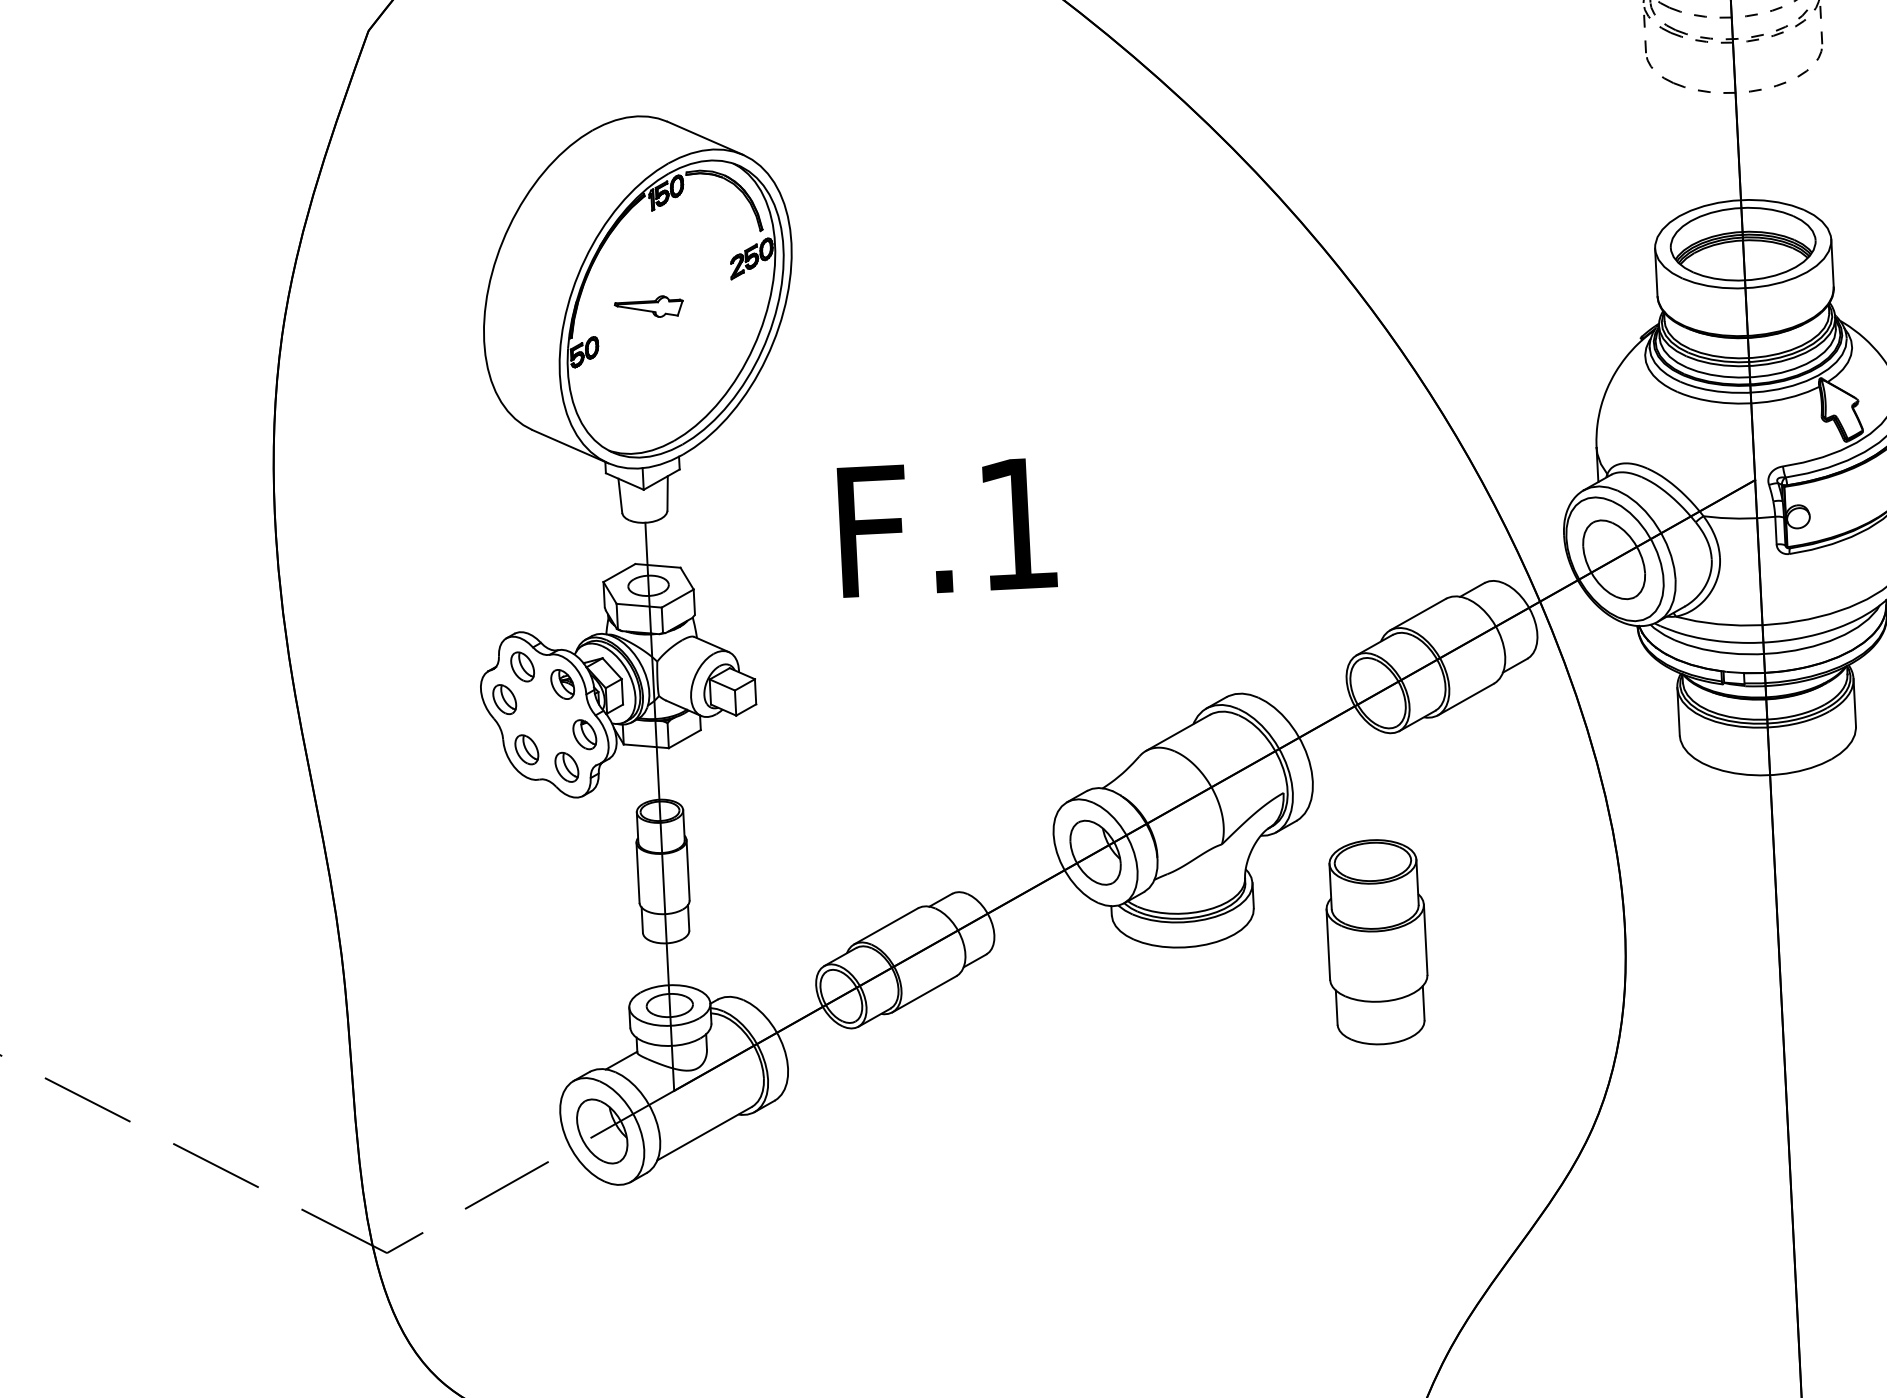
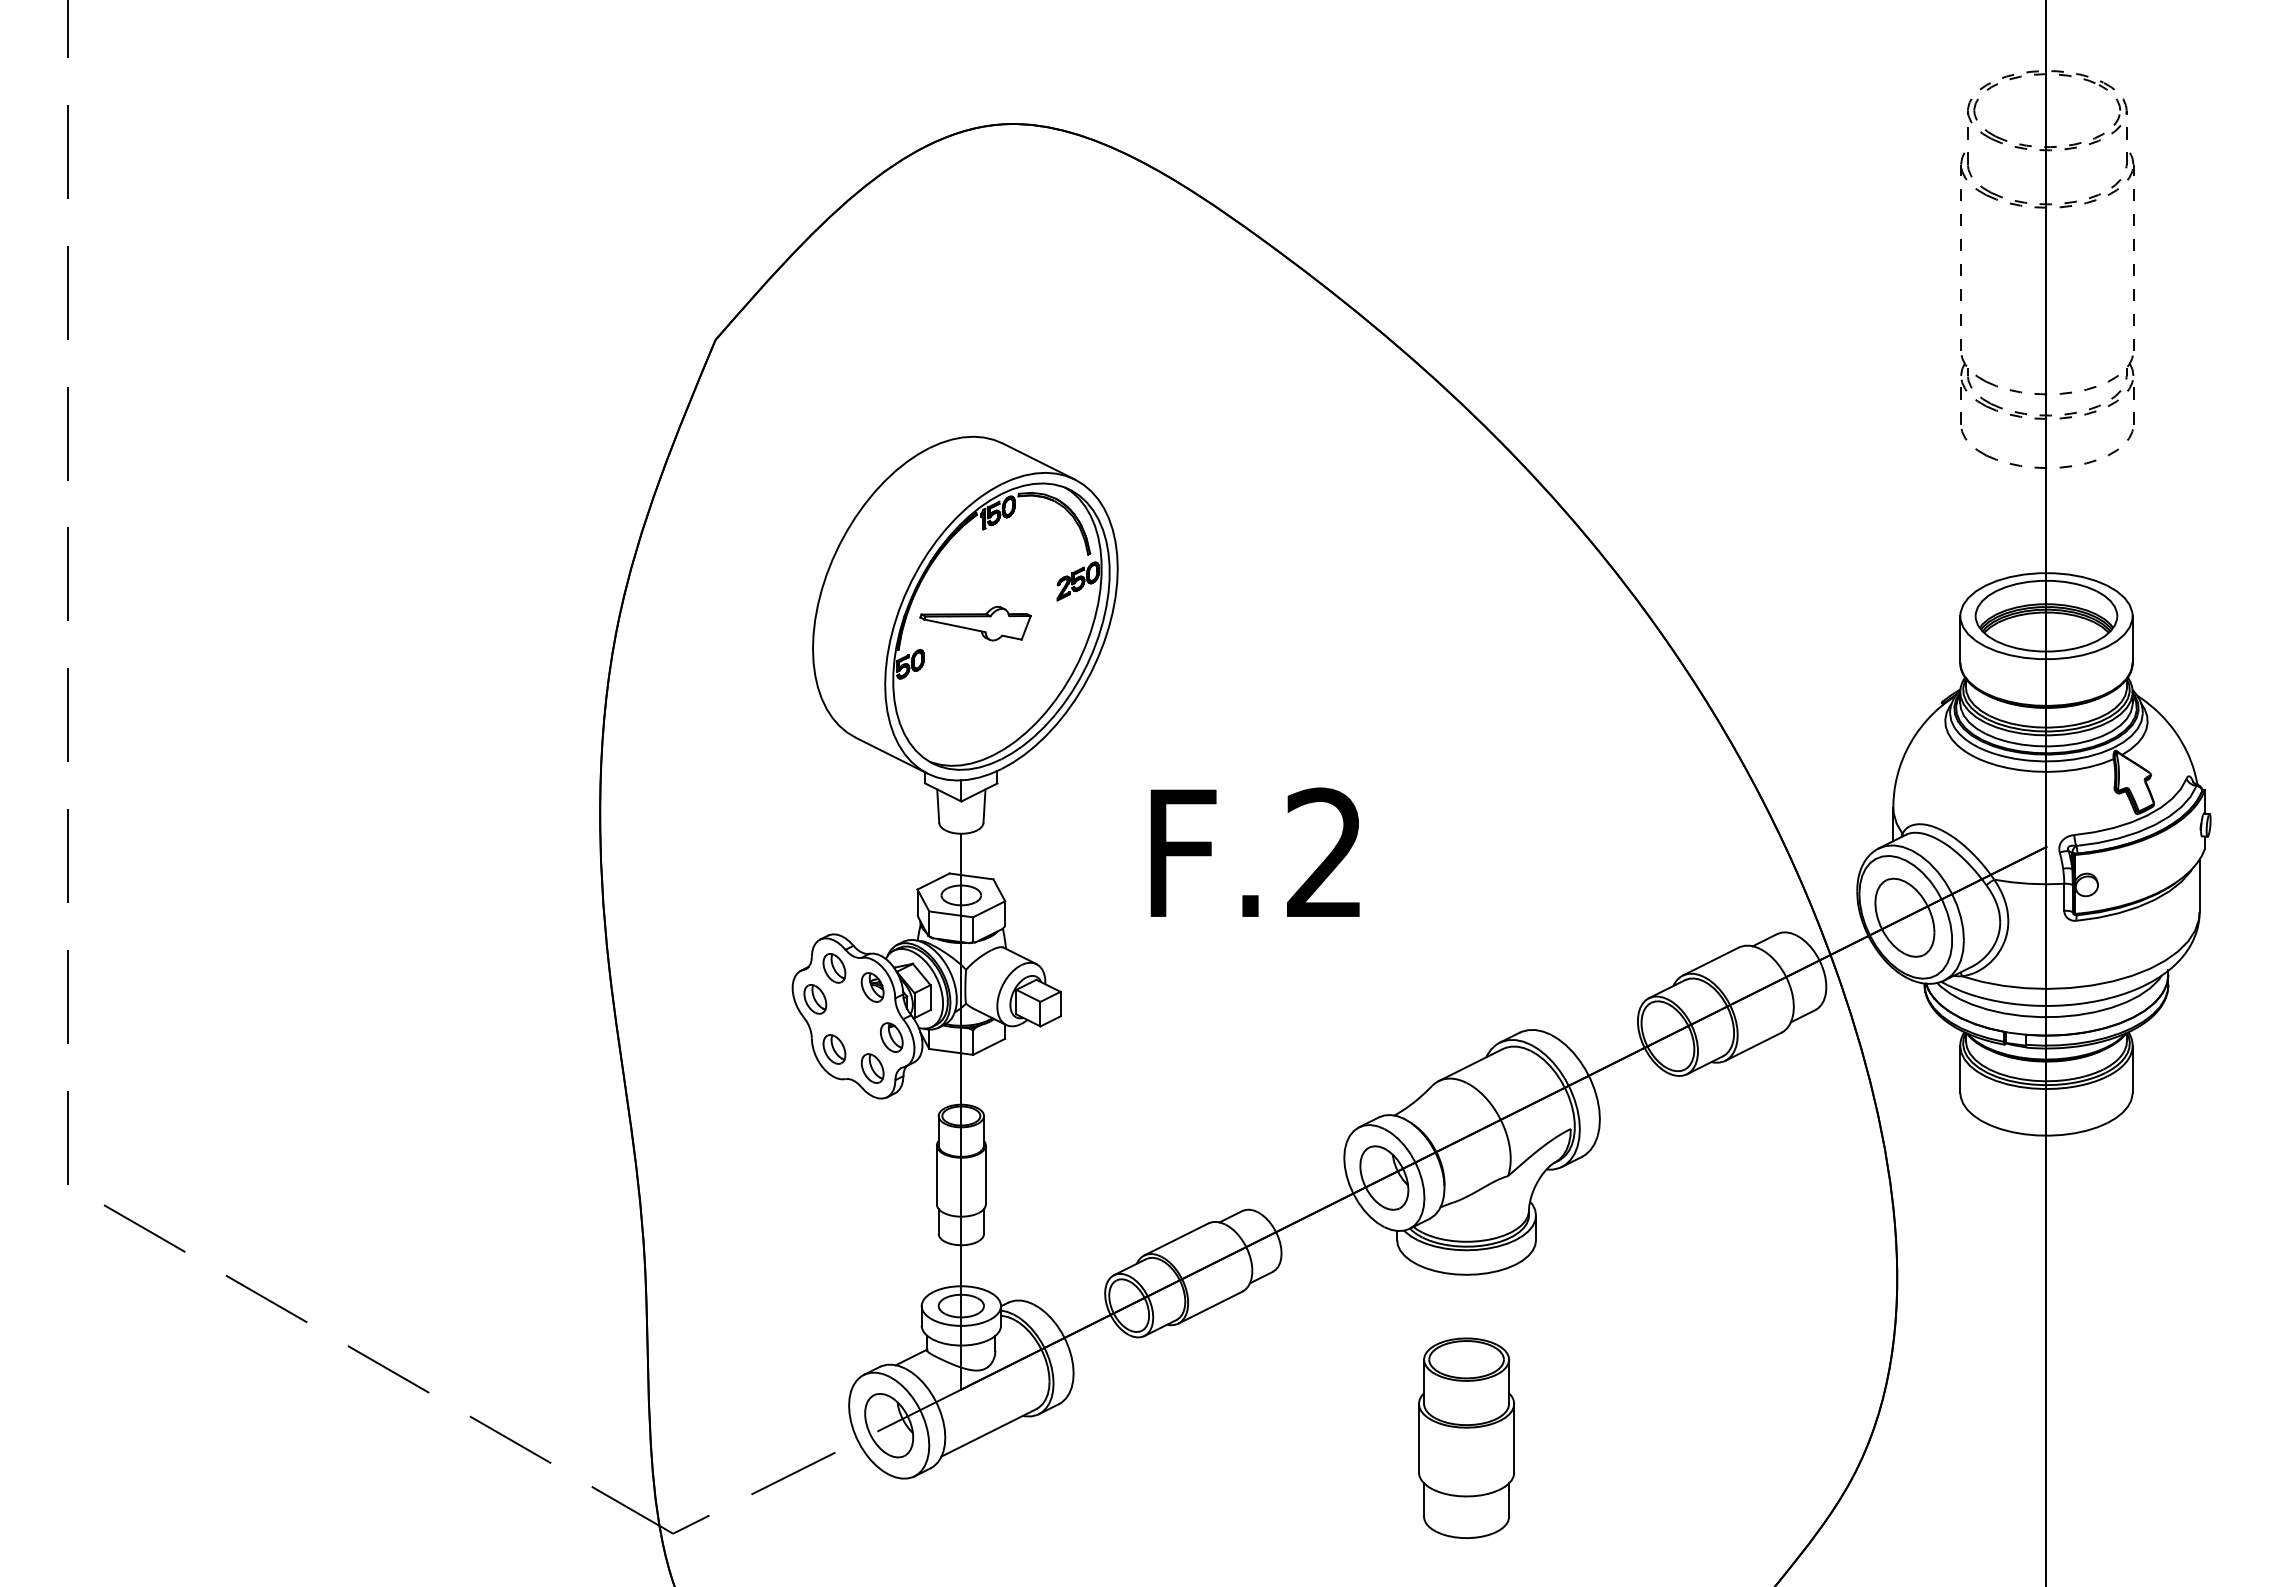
part: (648, 307) -> (975, 623), size x1.67
text: (1016, 522) -> (1323, 851), F.1 -> F.2
part: (1376, 941) -> (1466, 1437), moved

